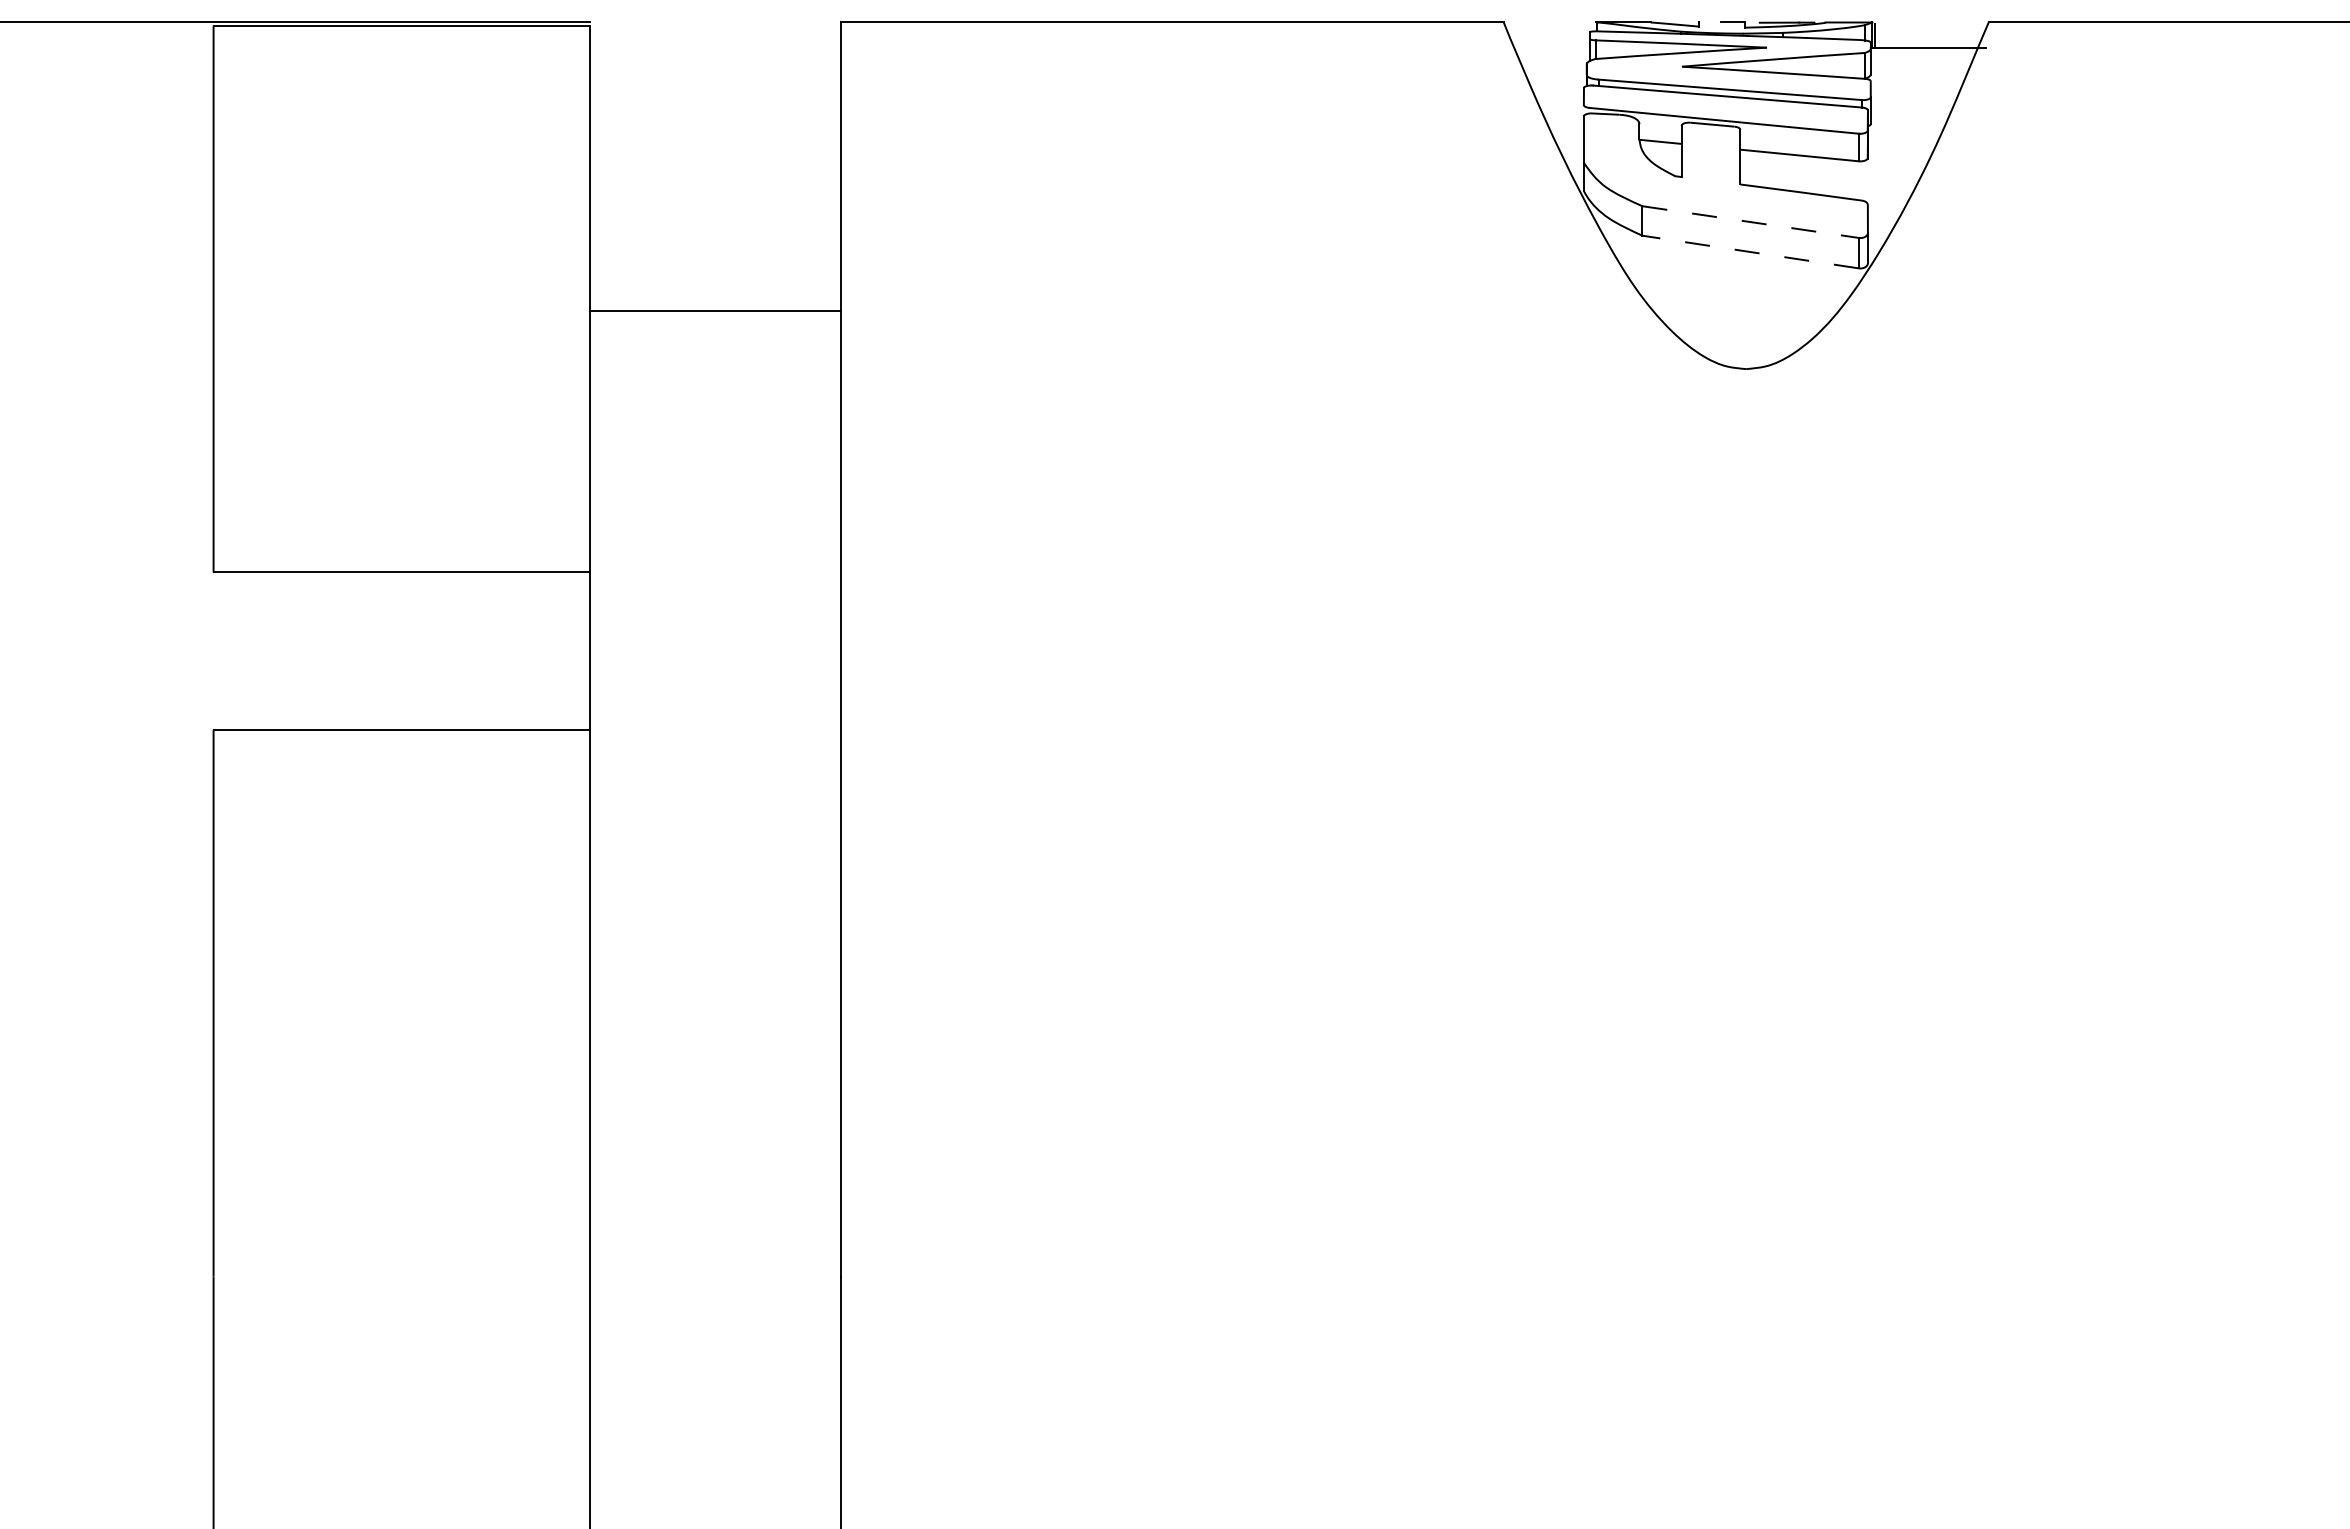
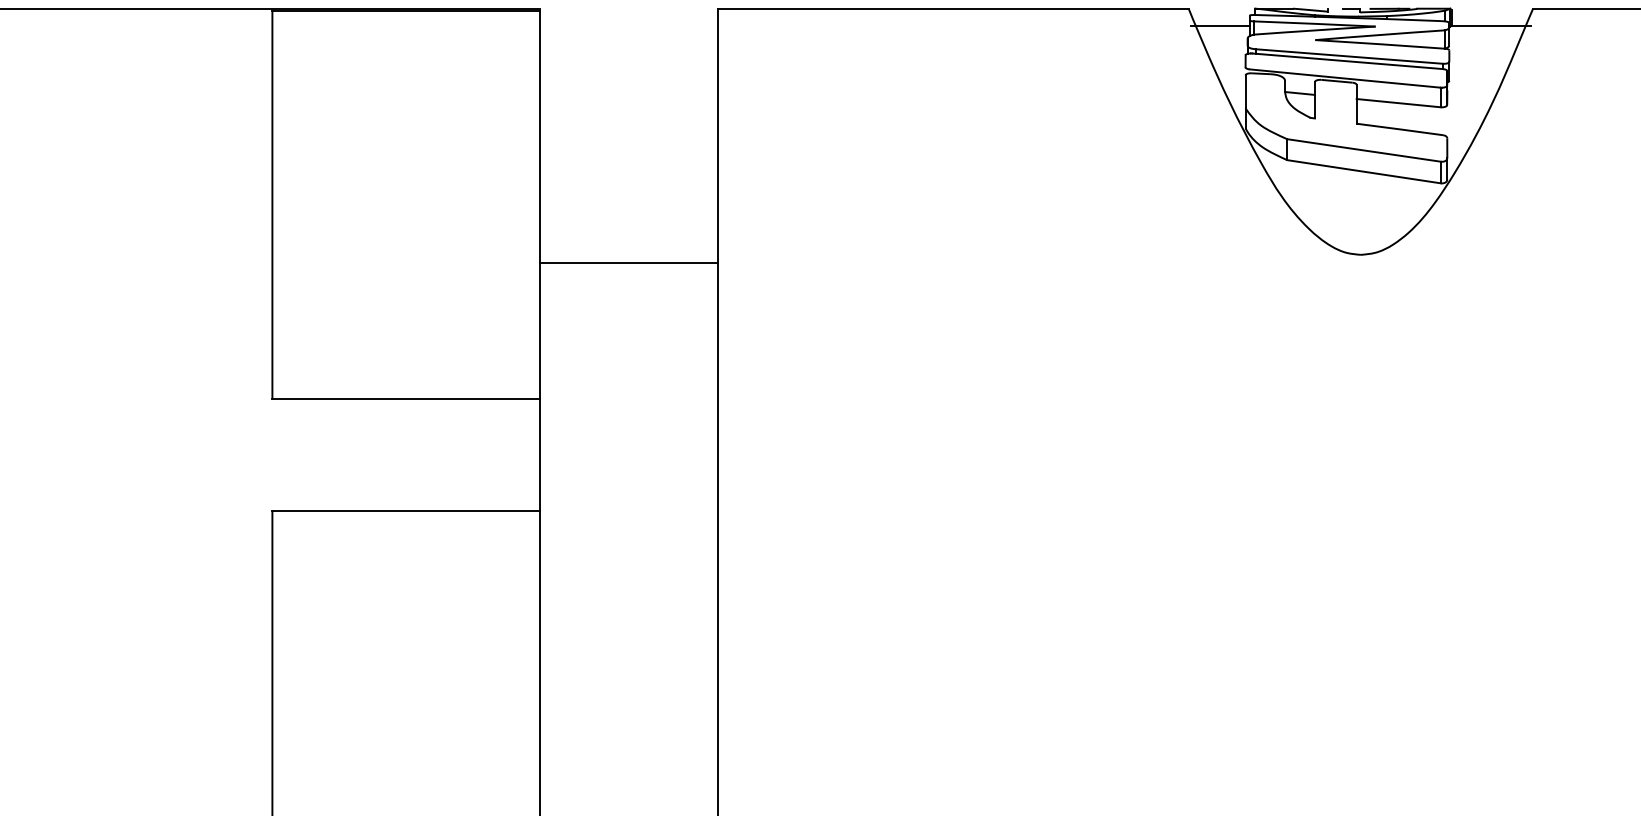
line: (1547, 47) -> (1219, 26), added
line: (1751, 222) -> (1364, 150), dashed -> solid
line: (1750, 251) -> (1363, 171), dashed -> solid
line: (714, 310) -> (628, 262), moved

